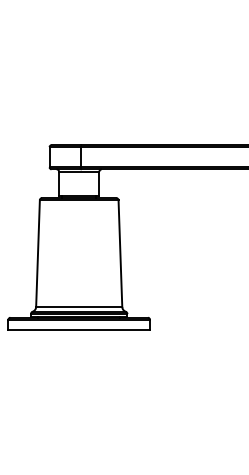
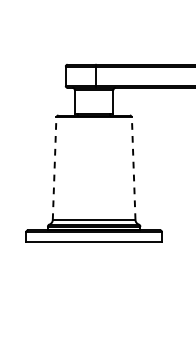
line: (38, 253) -> (55, 168), solid -> dashed
line: (120, 253) -> (133, 168), solid -> dashed

